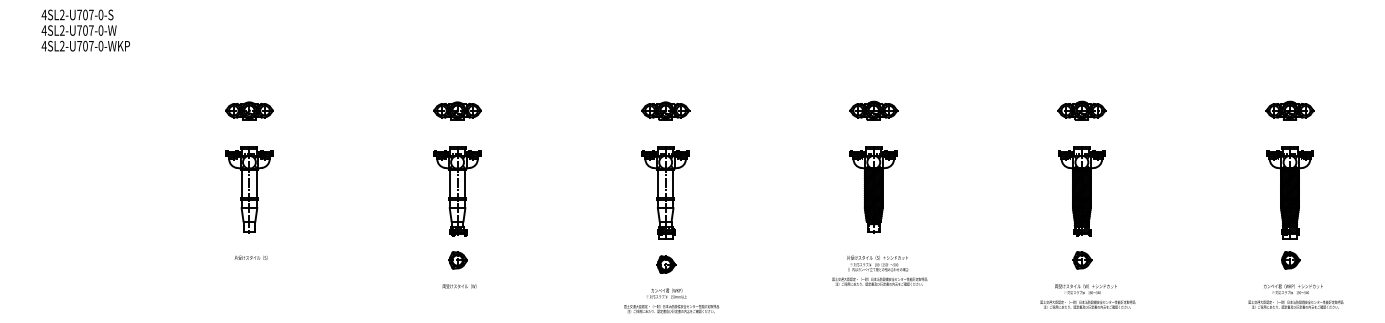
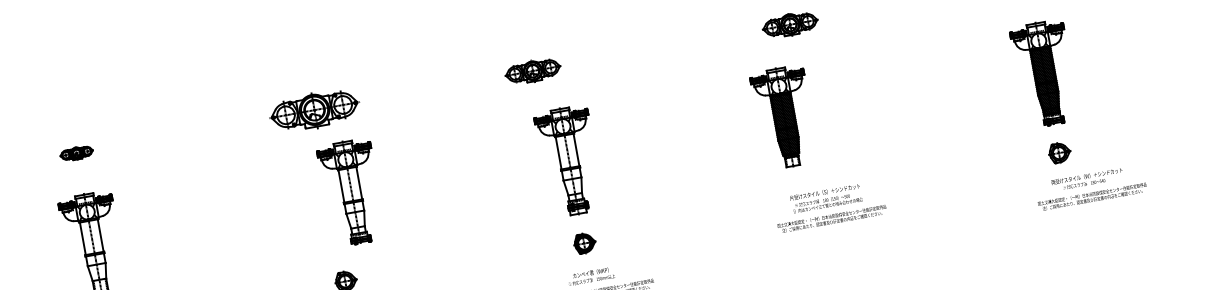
part: (249, 110) -> (76, 152), size x0.6
part: (457, 110) -> (314, 110), size x1.6
part: (665, 110) -> (532, 70), moved
part: (873, 189) -> (784, 117), moved
part: (457, 191) -> (351, 193), moved
text: (1087, 296) -> (1090, 187), moved

